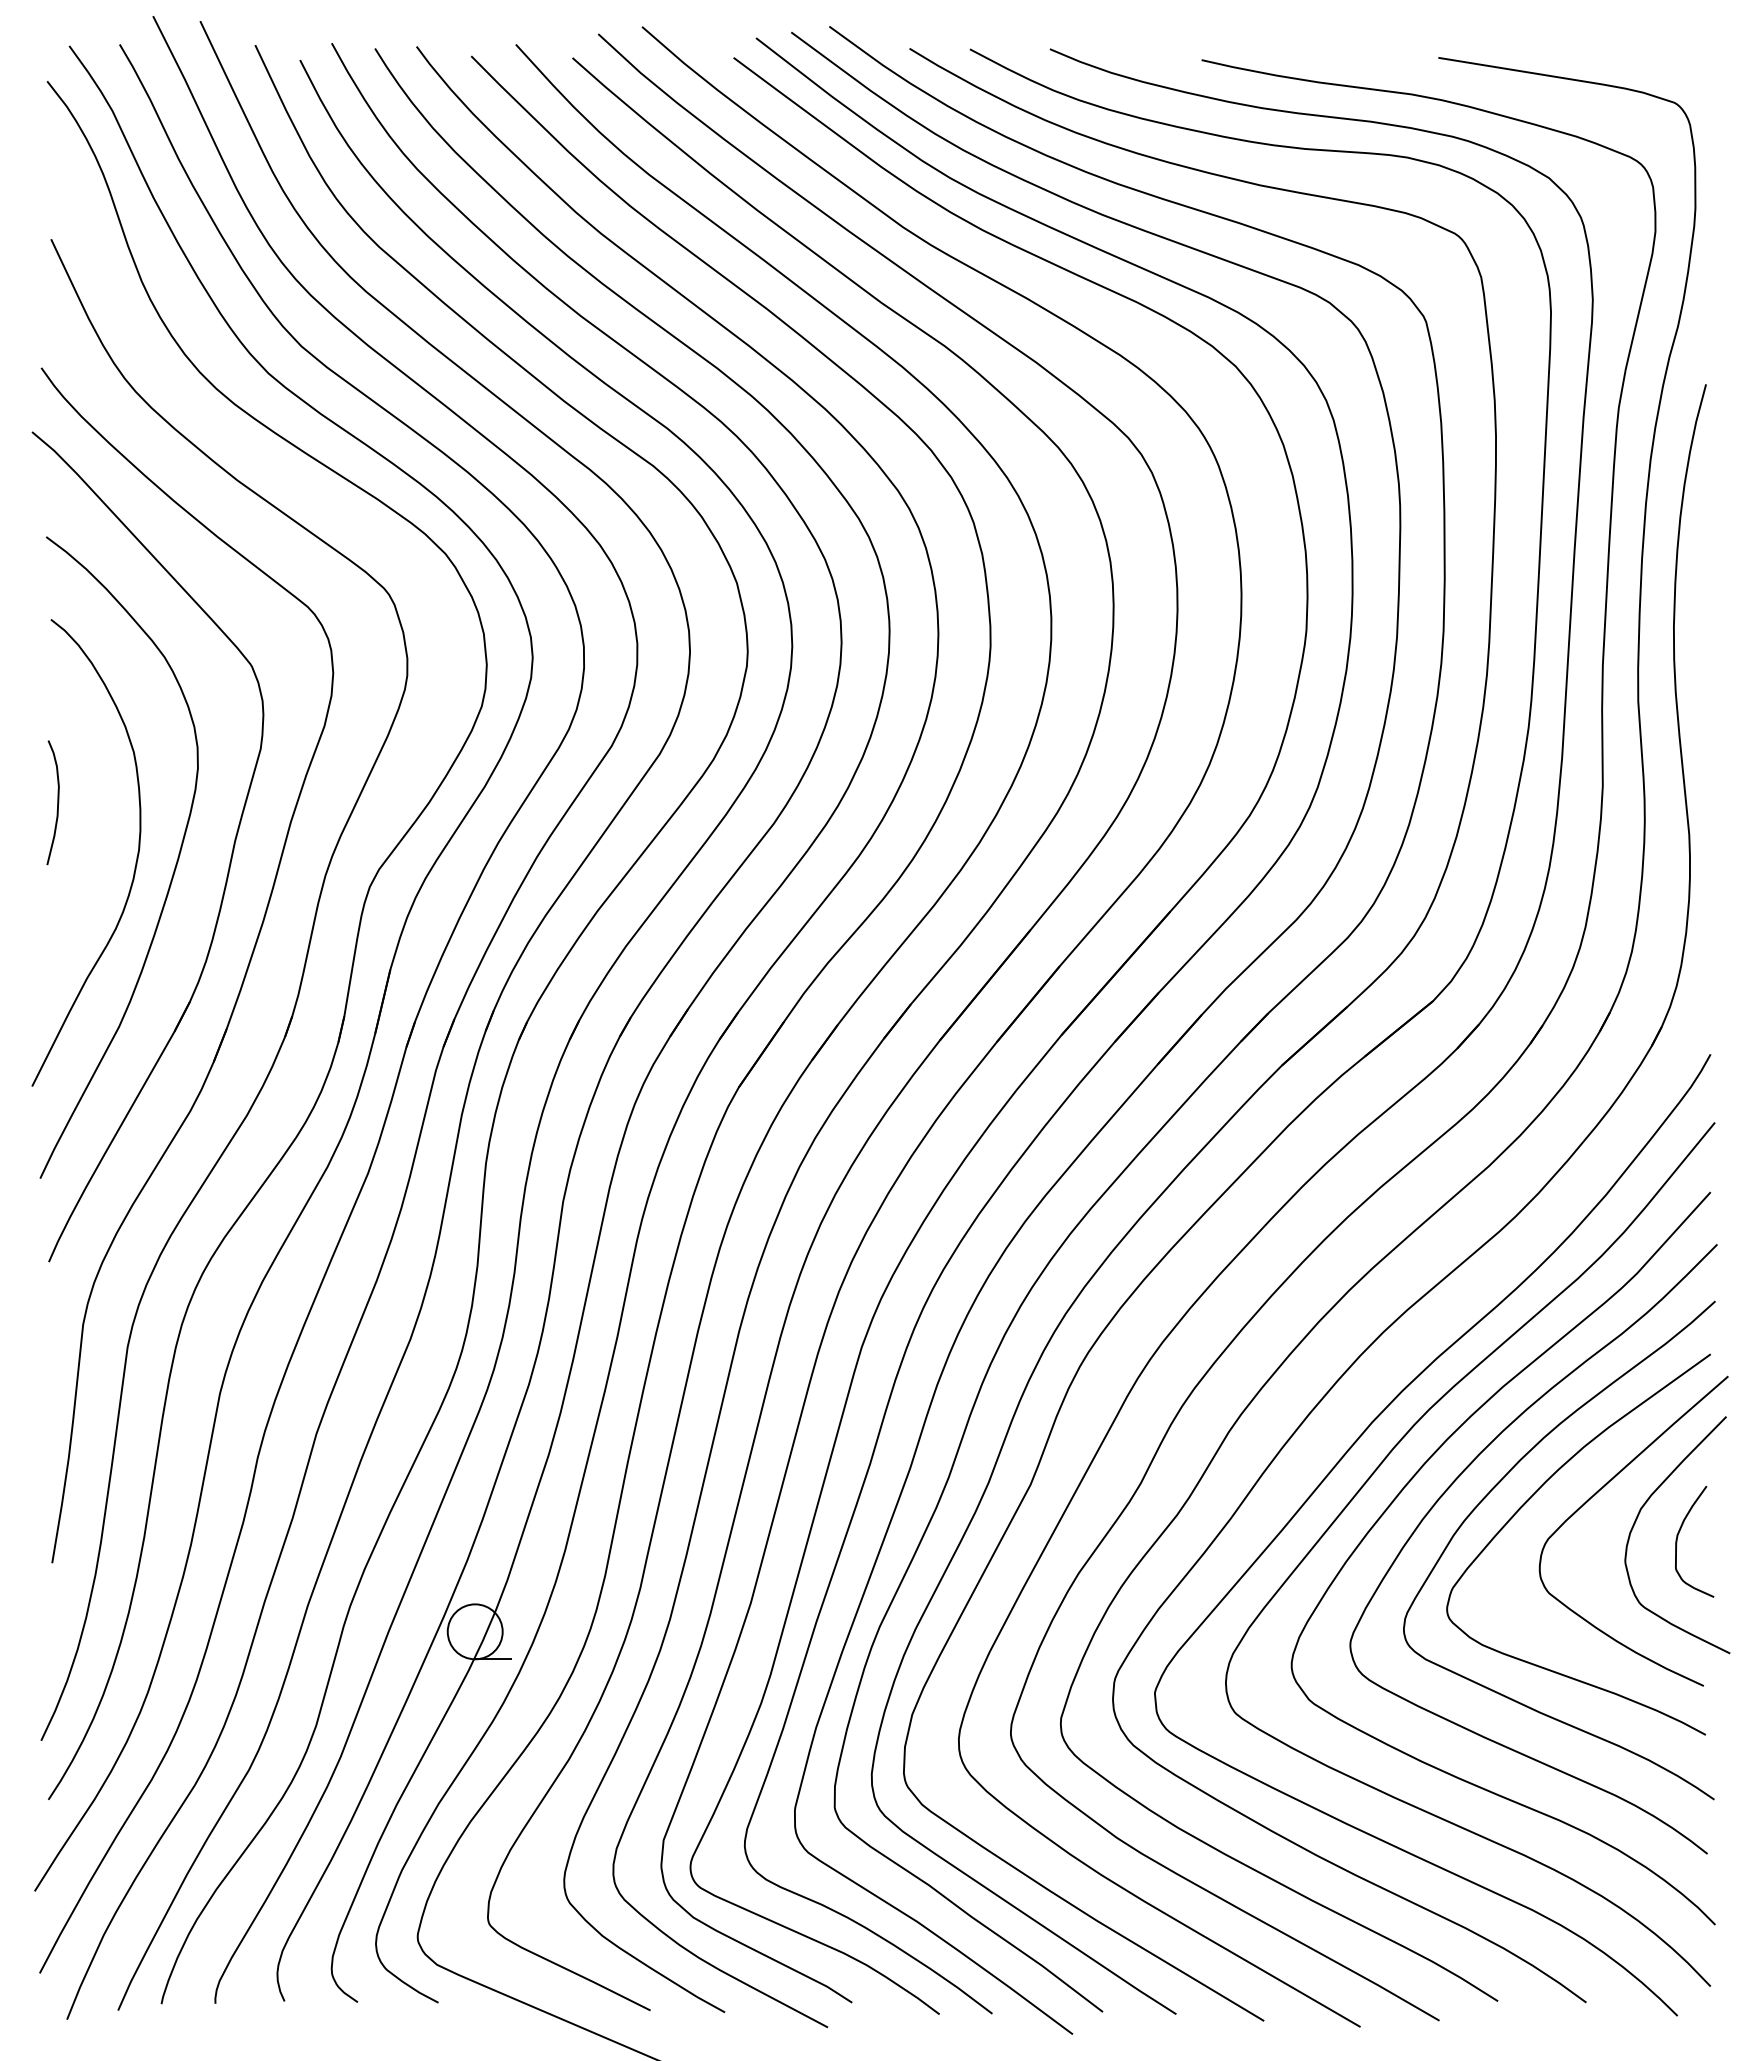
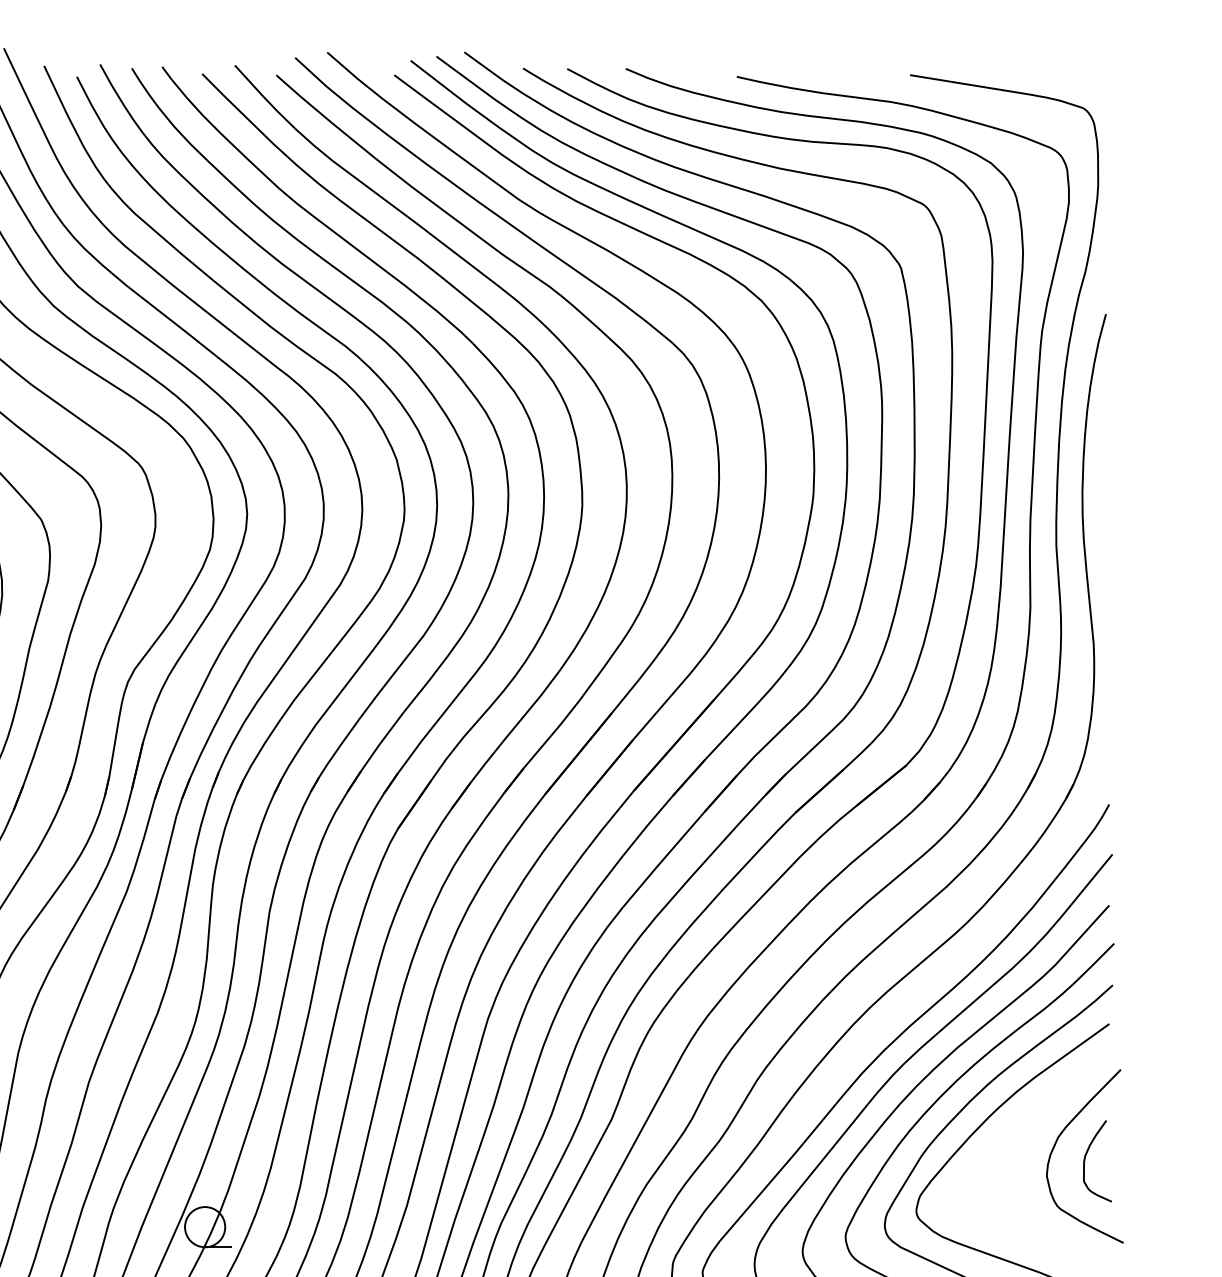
curve: (1597, 1493) -> (1026, 1125), removed

